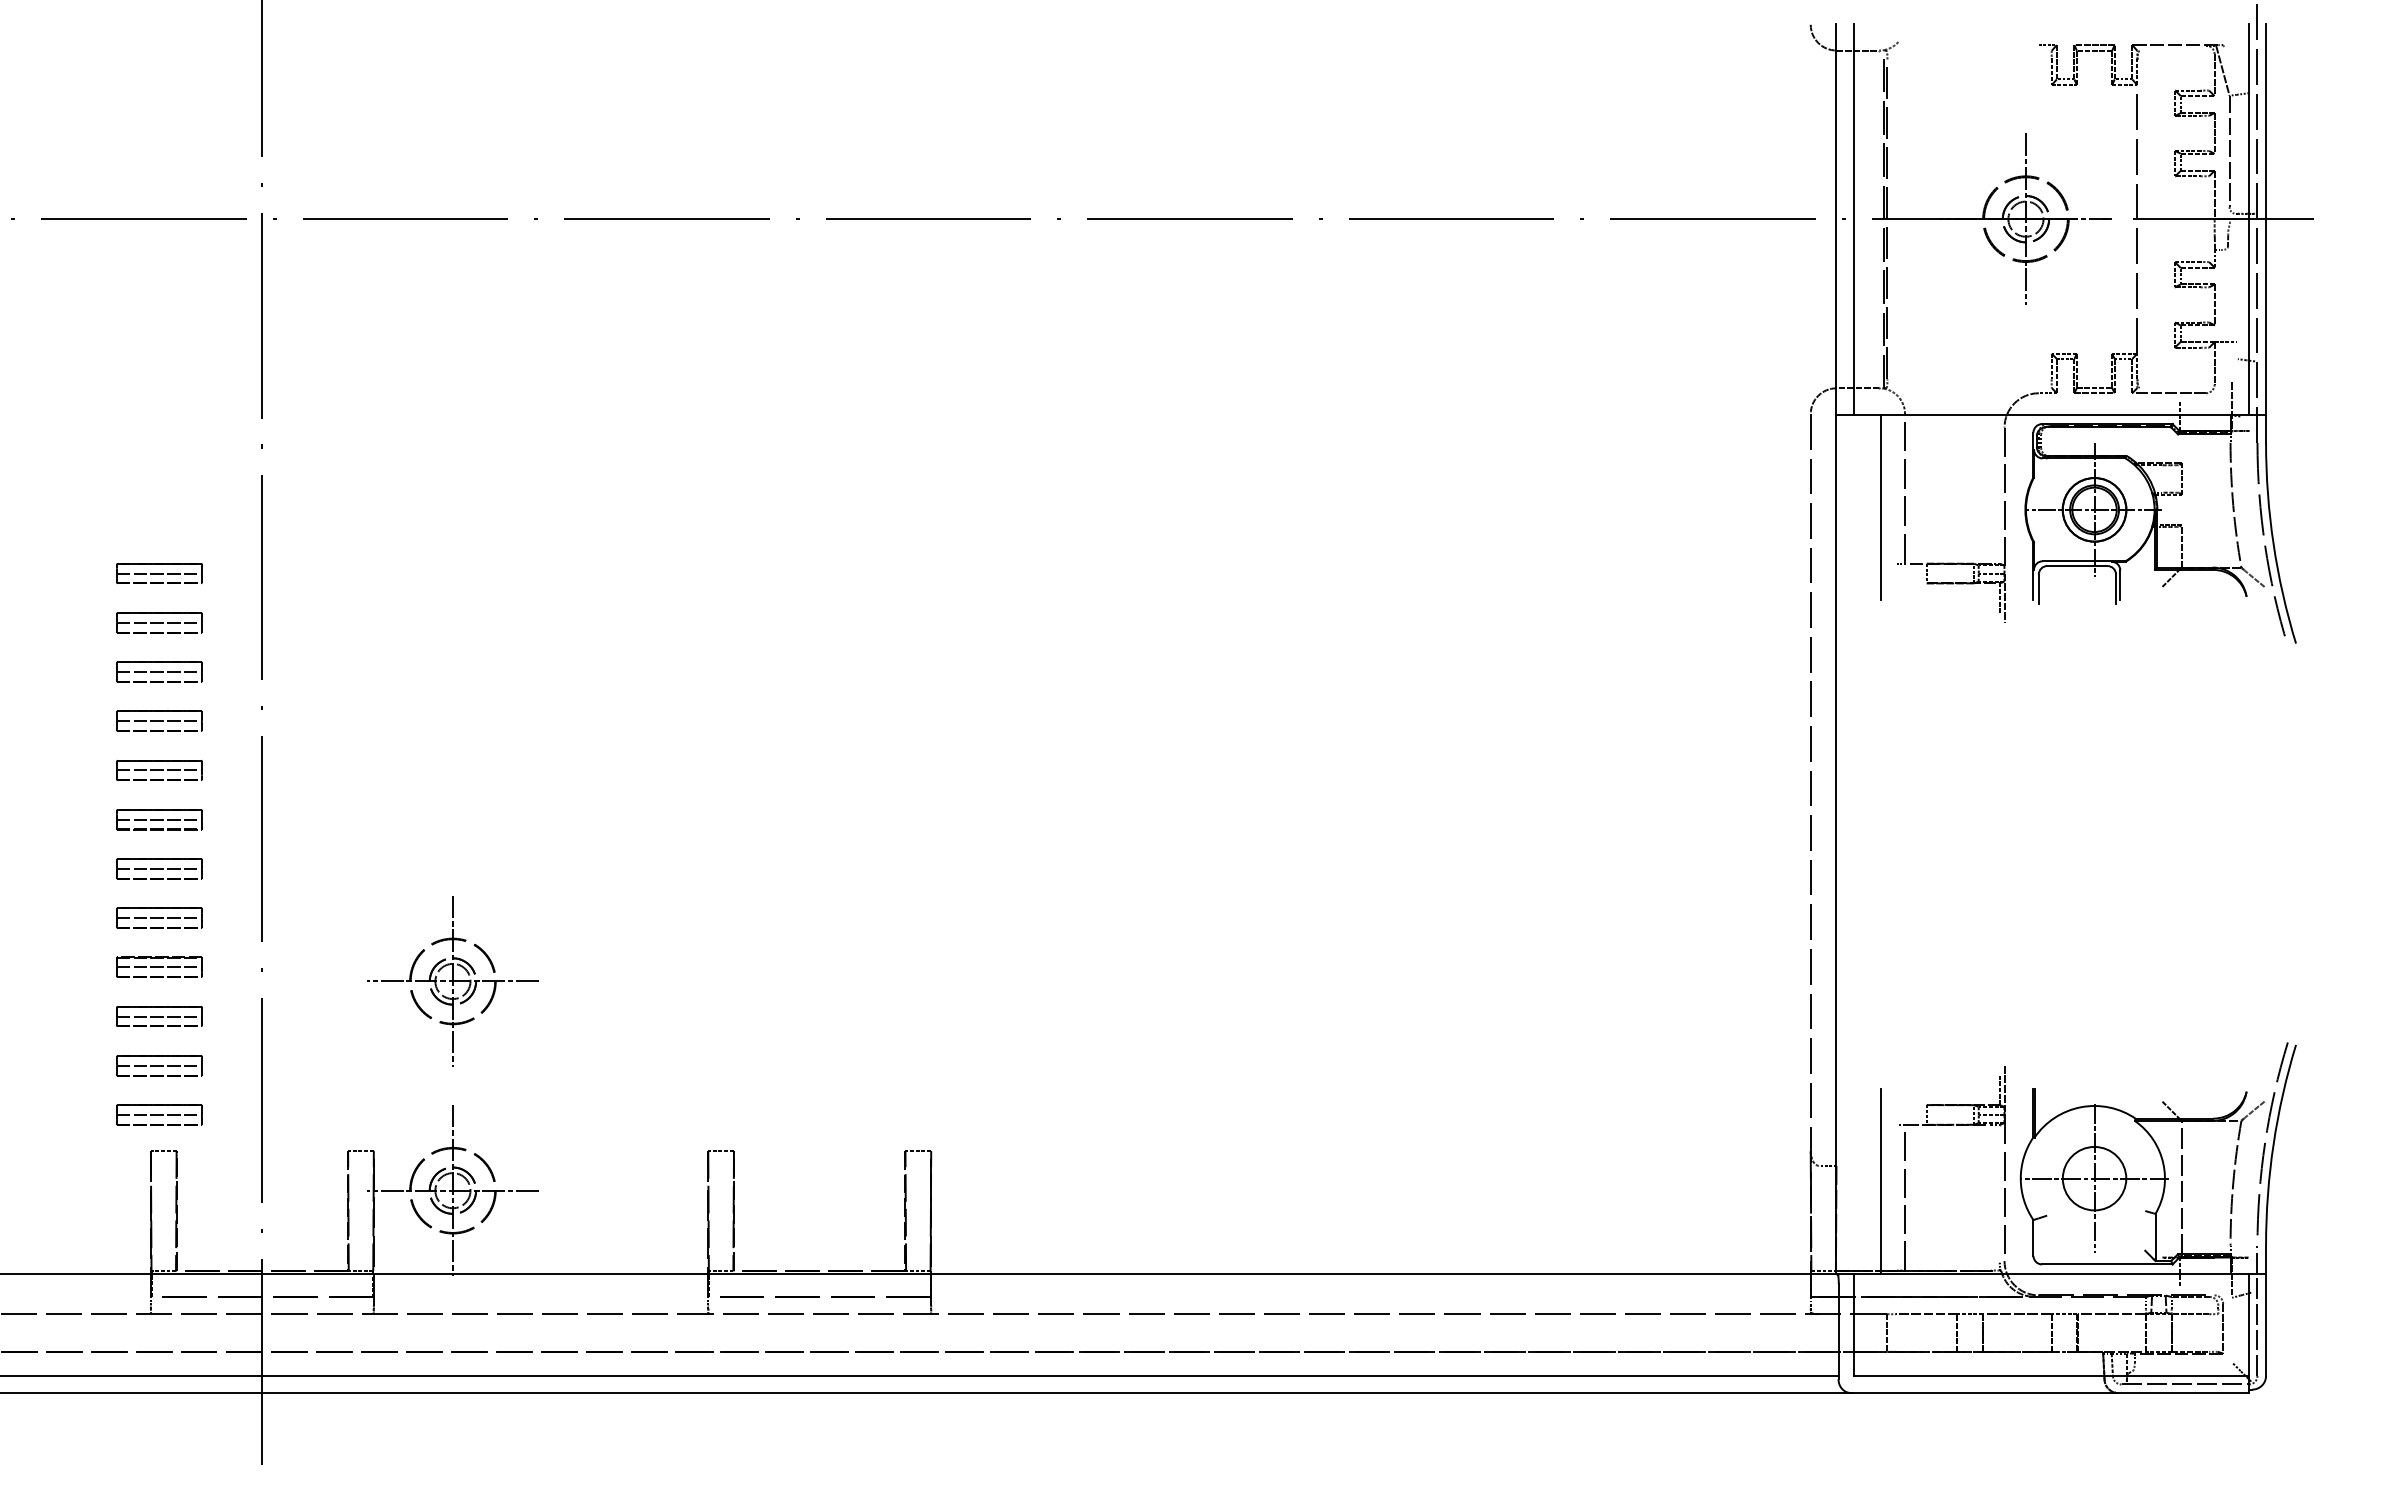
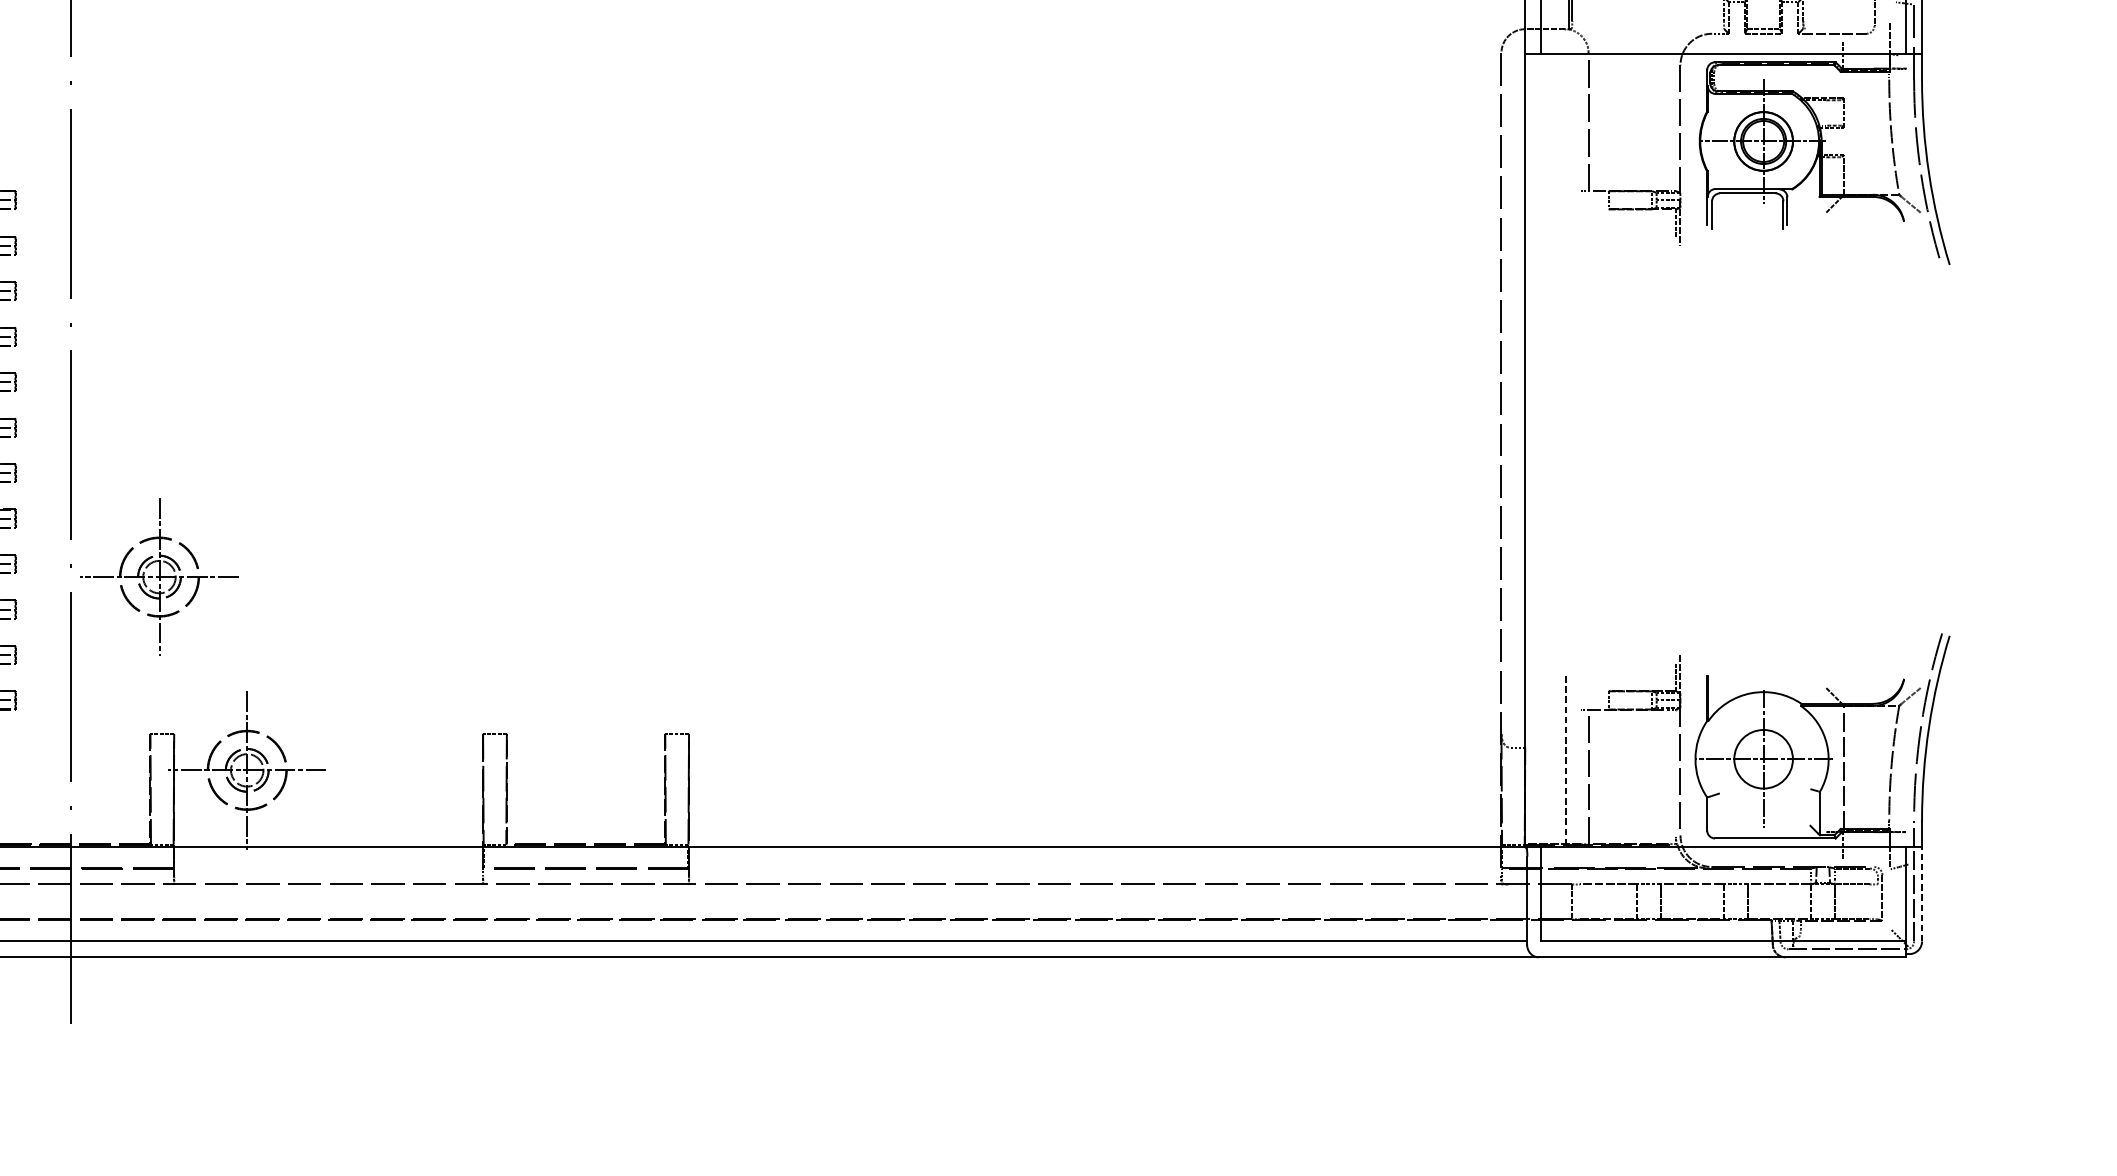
line: (1881, 506) -> (1566, 138), removed
part: (452, 981) -> (159, 577), moved
line: (1881, 1181) -> (1566, 761), solid -> dashed
line: (2266, 1324) -> (1922, 893), solid -> dashed

